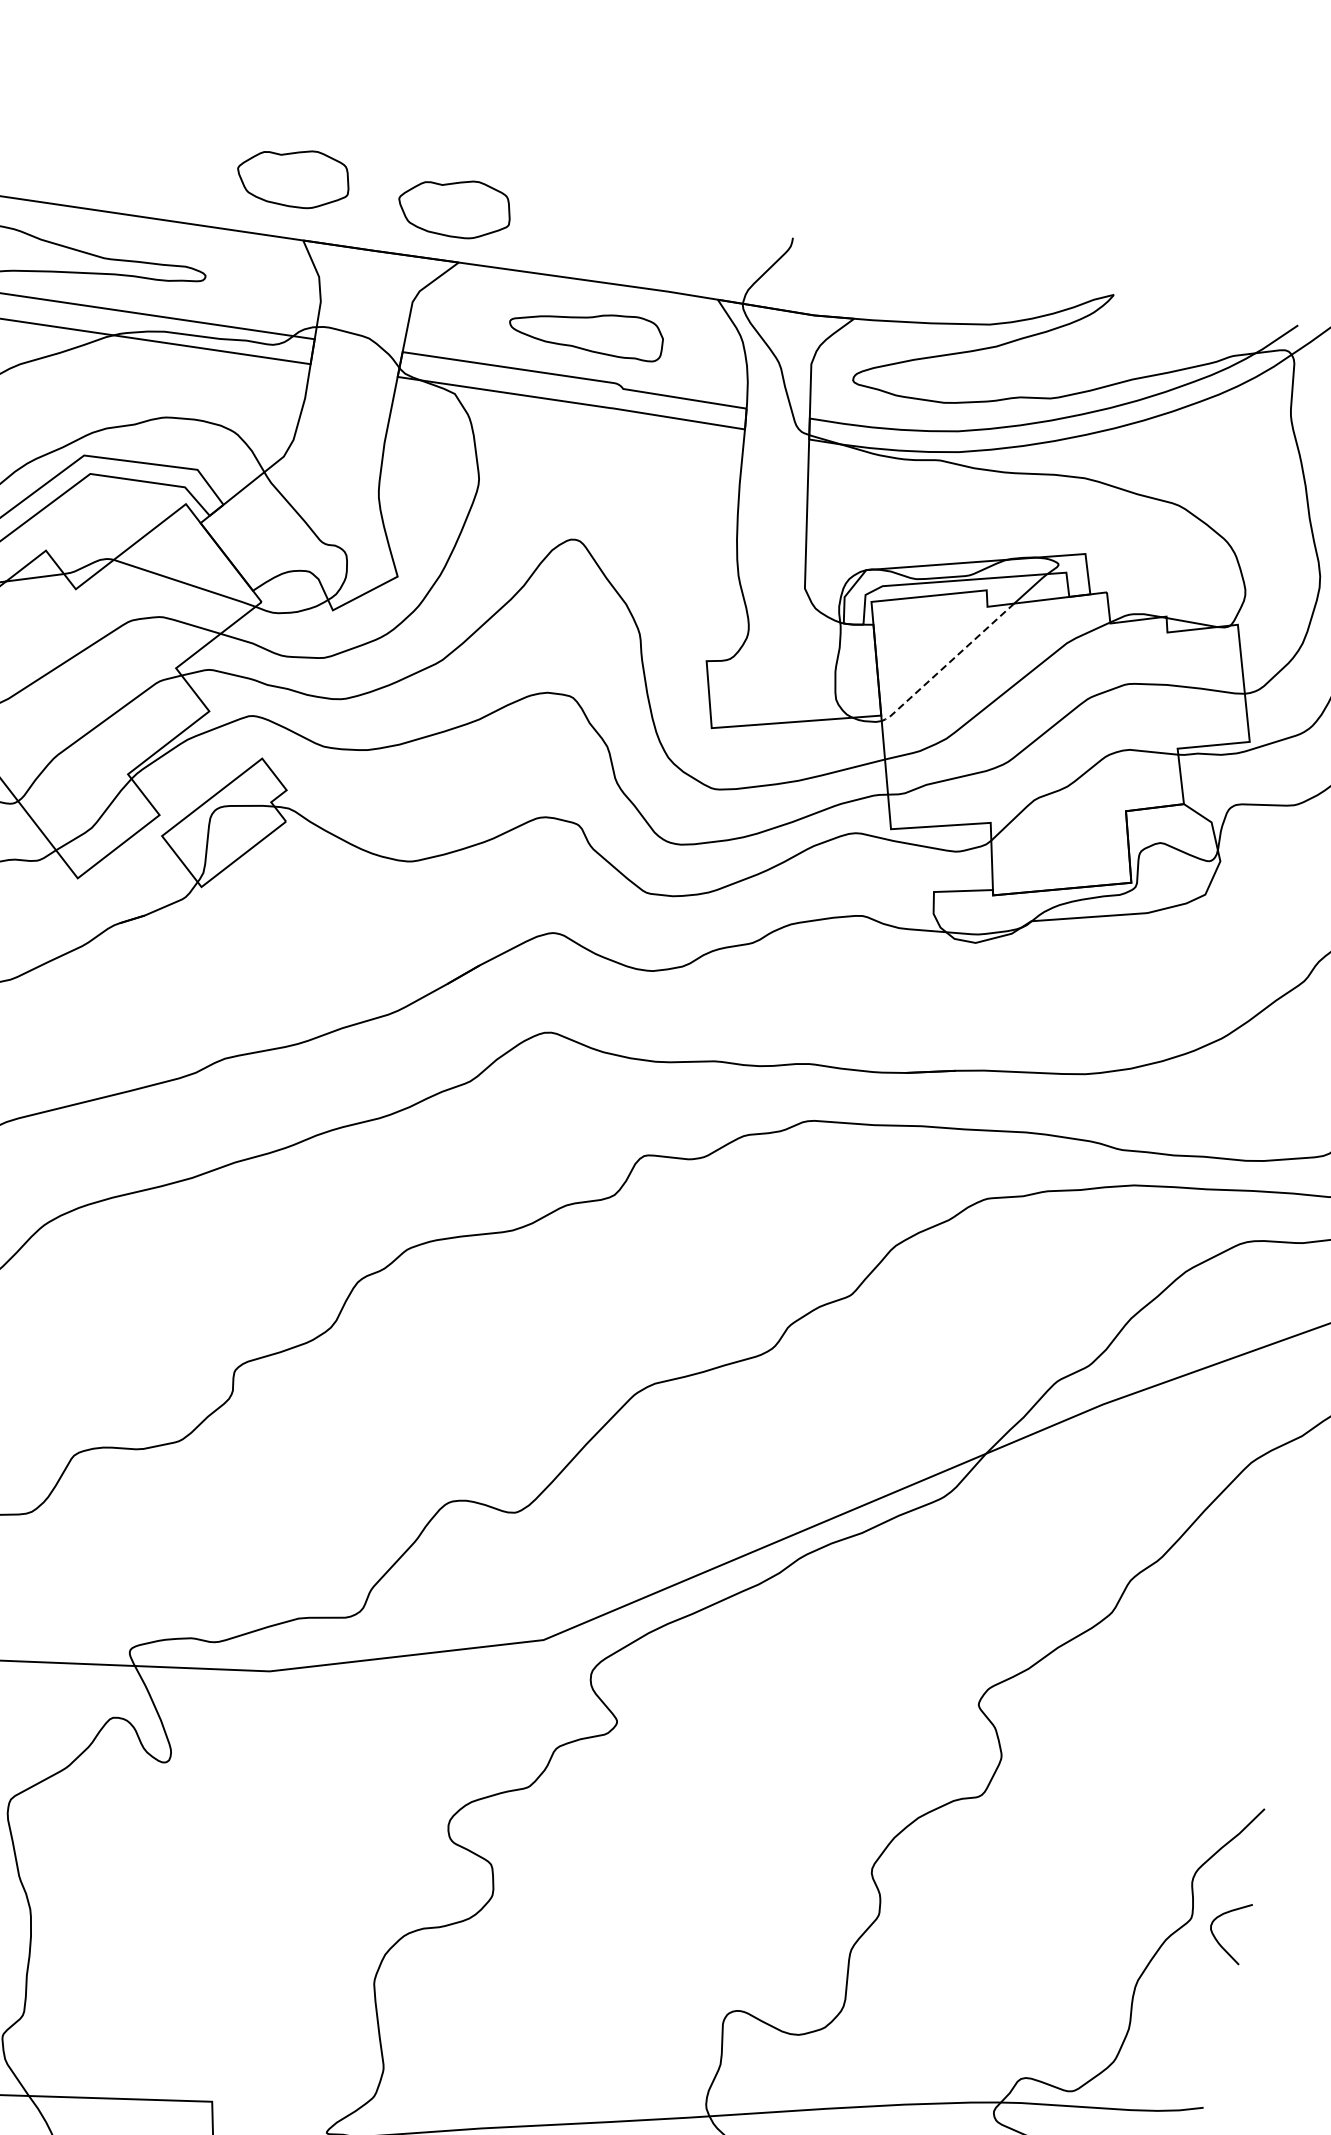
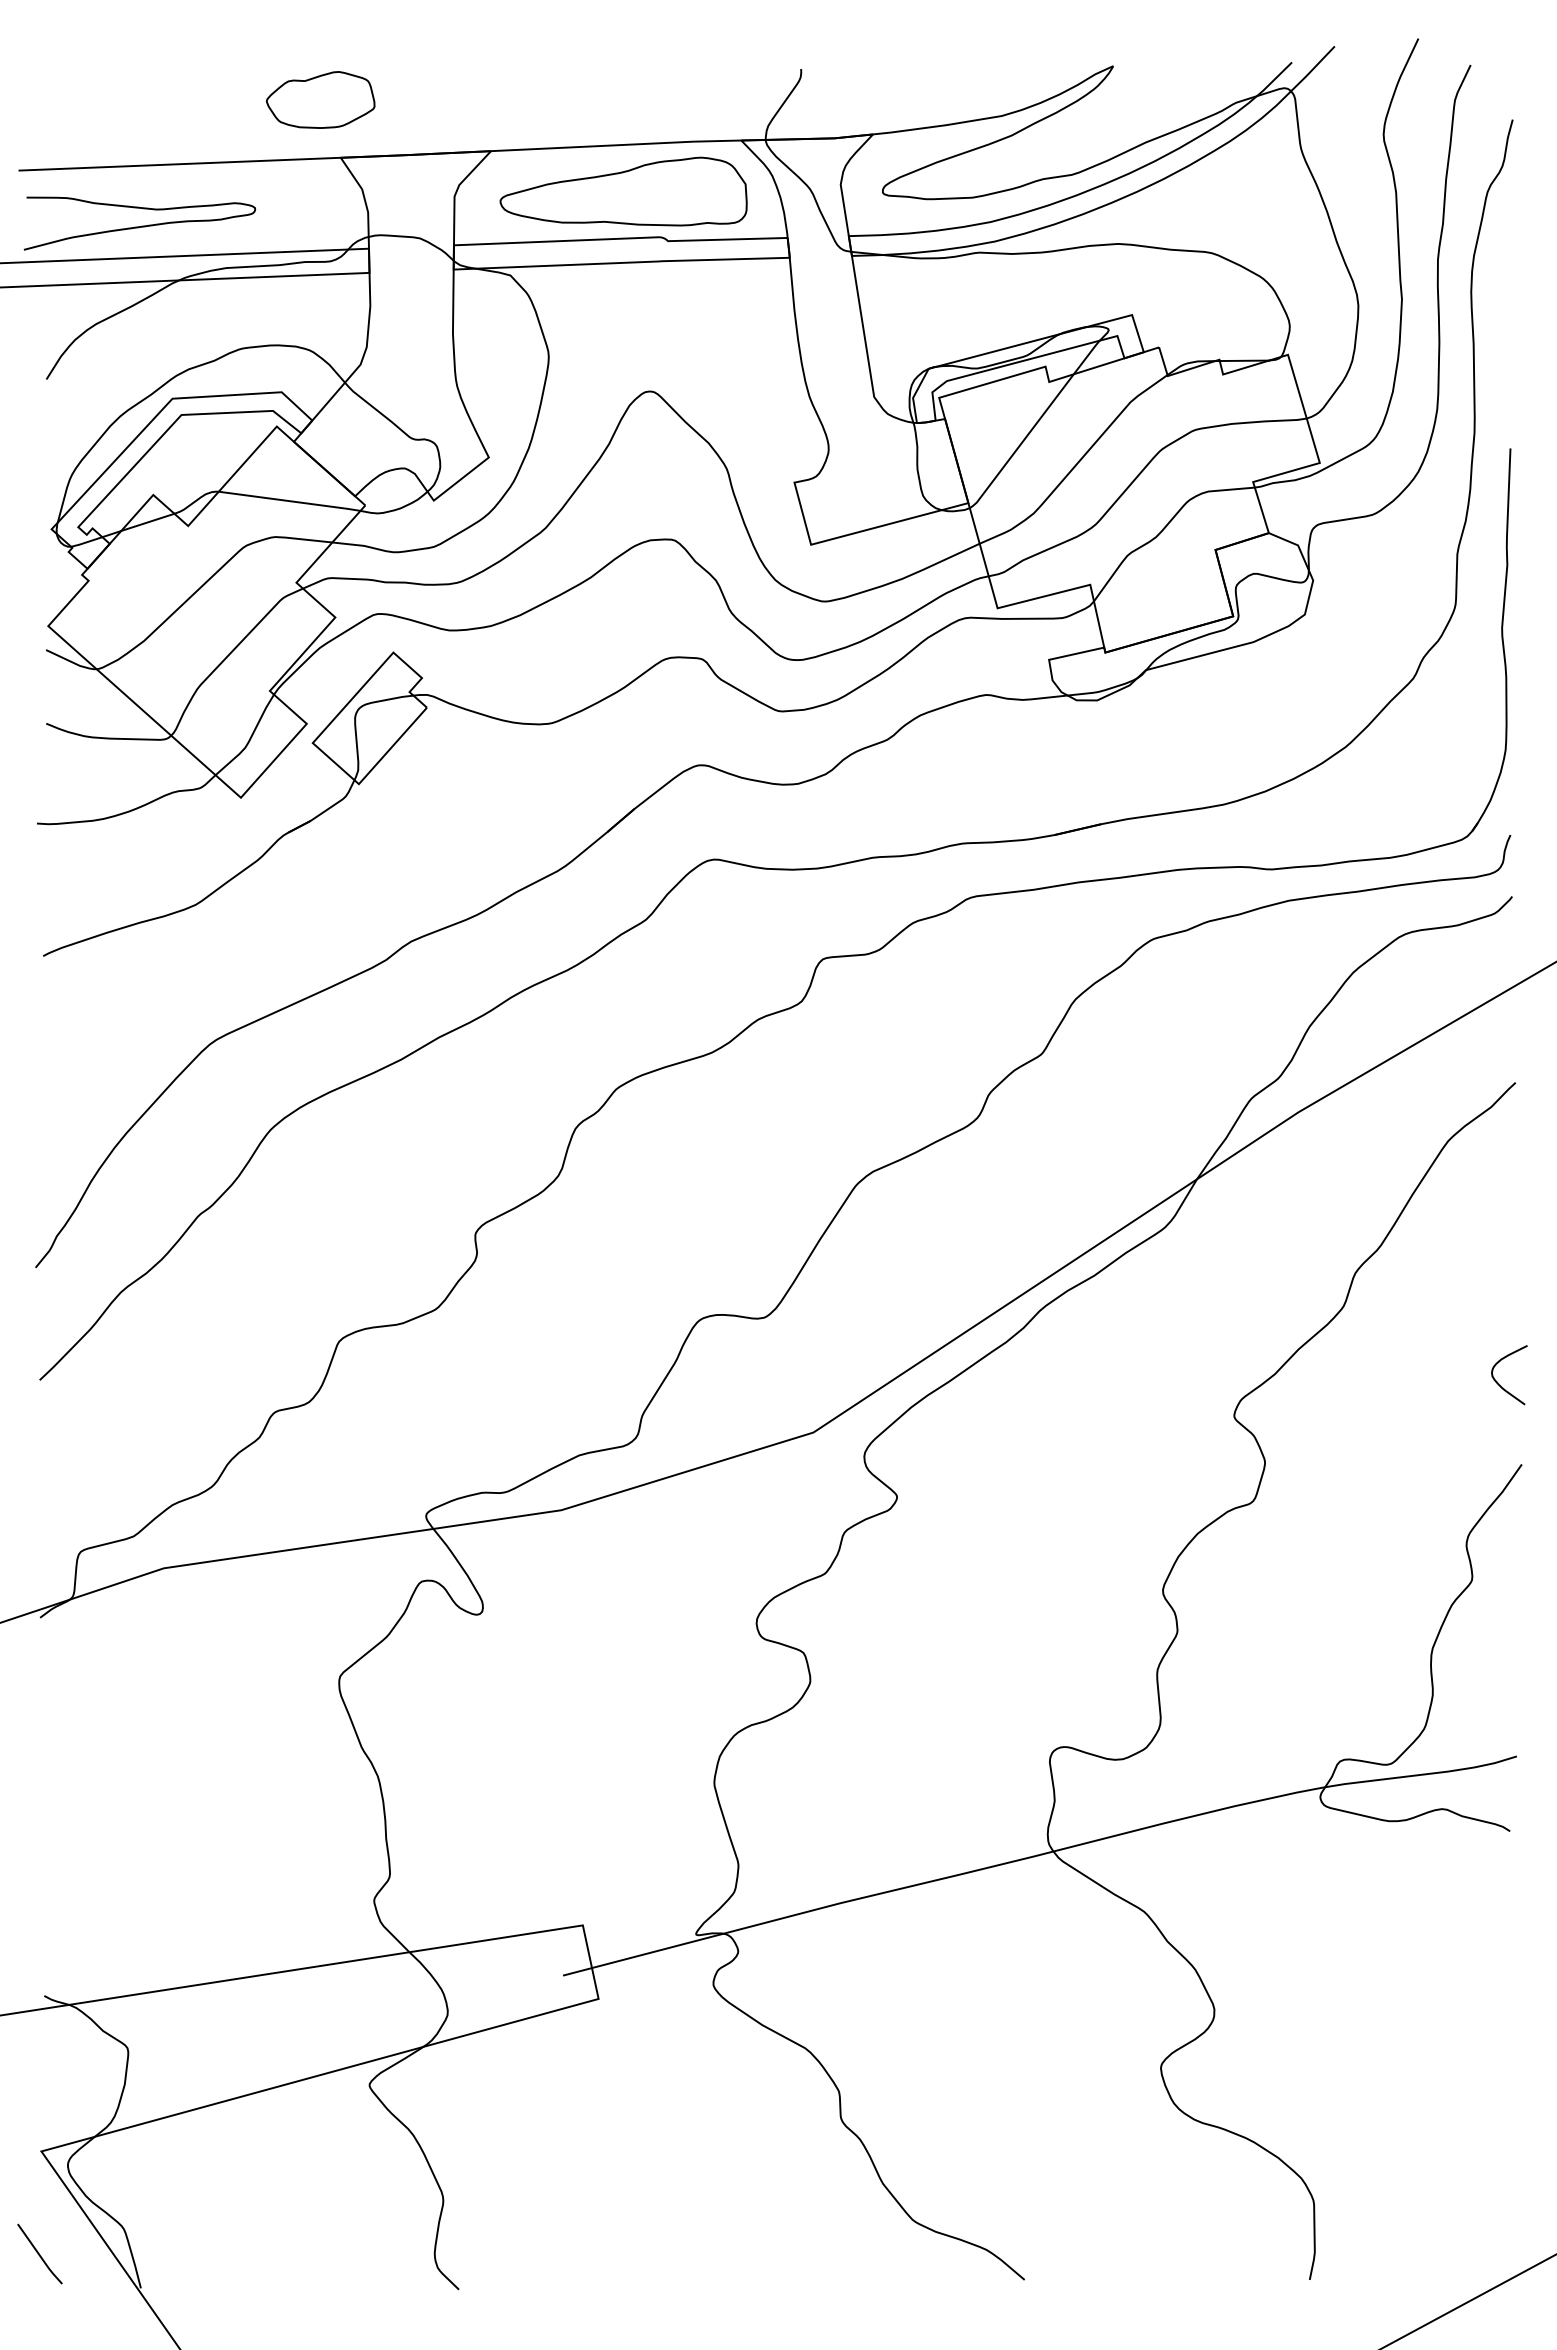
part: (454, 206) -> (477, 99), removed
part: (587, 329) -> (623, 191), size x1.67
line: (947, 664) -> (1021, 443), dashed -> solid
curve: (1215, 1936) -> (1498, 1382), moved

